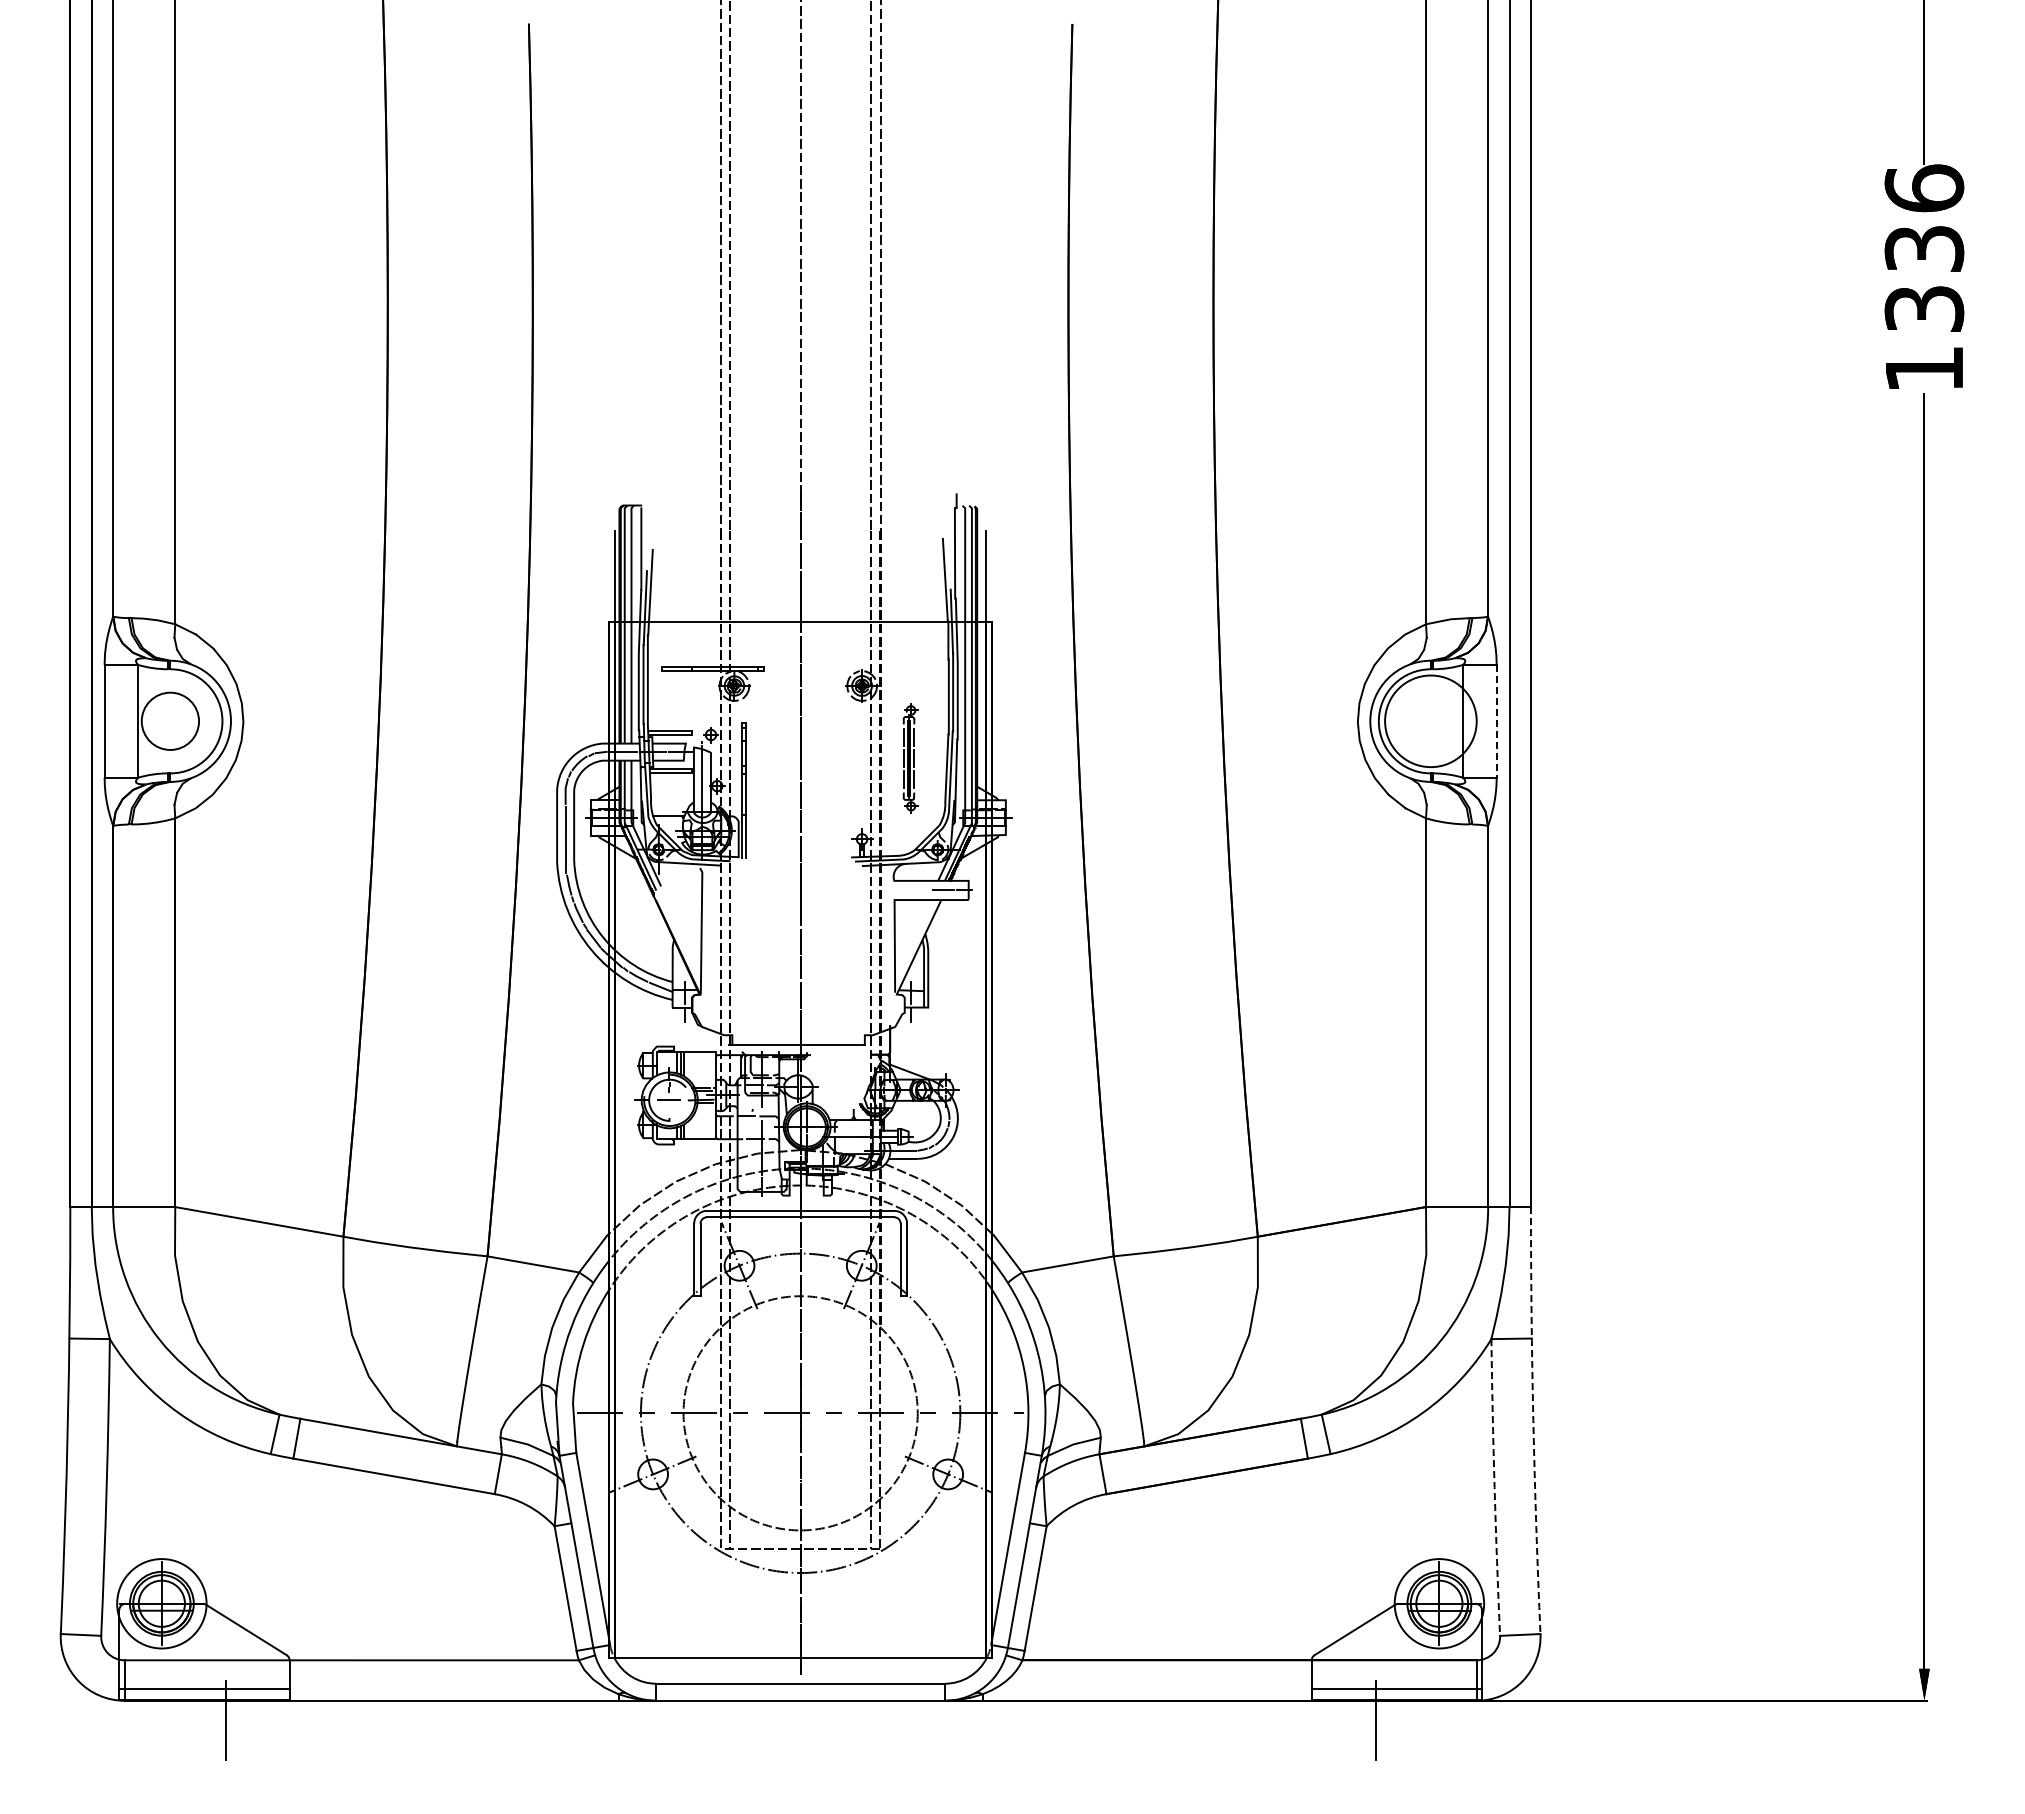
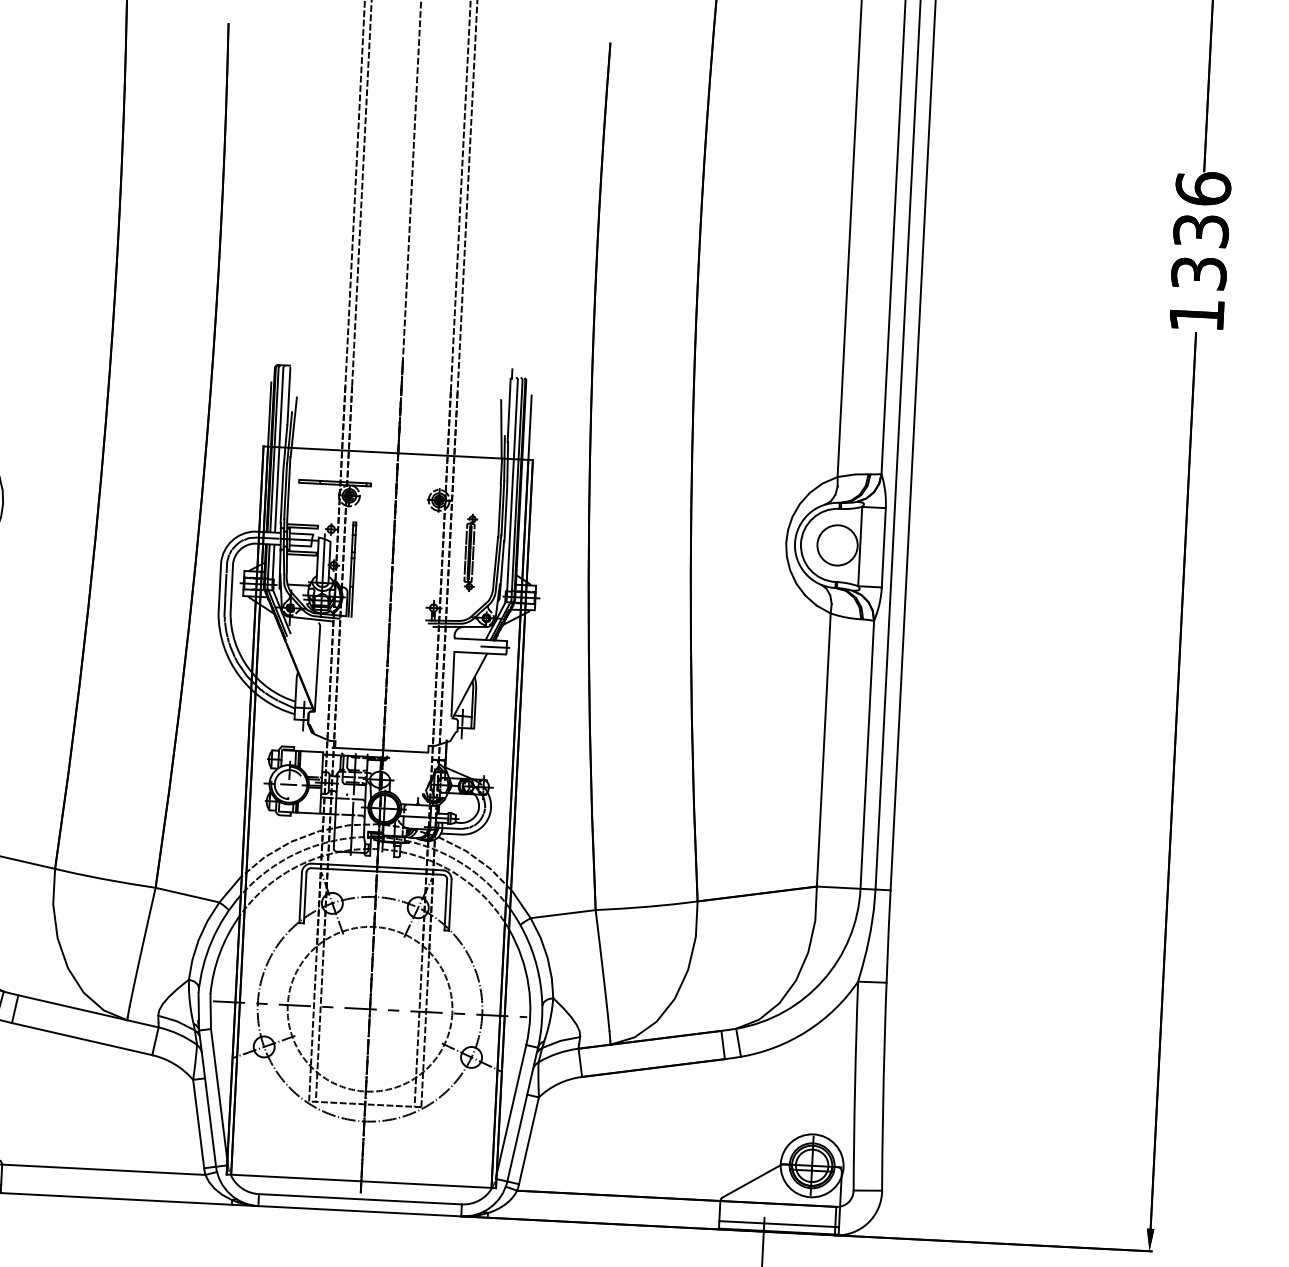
circle: (1430, 720) -> (837, 544), size x0.62
line: (1496, 721) -> (883, 547), dashed -> solid
arc: (1533, 1420) -> (884, 1040), dashed -> solid
arc: (1494, 1487) -> (855, 1086), dashed -> solid

